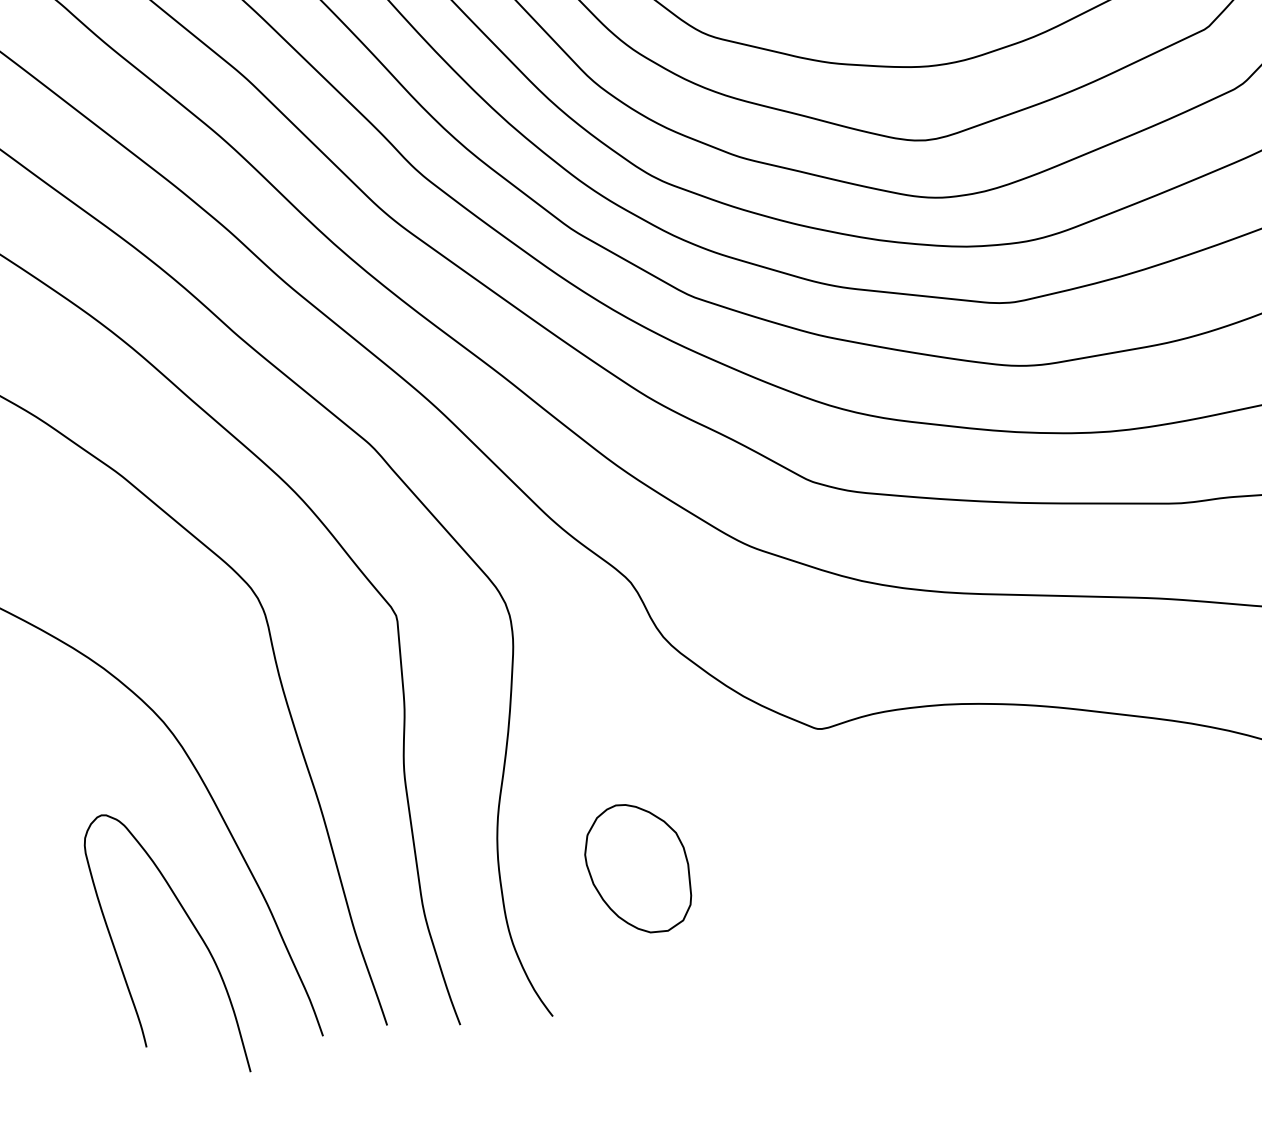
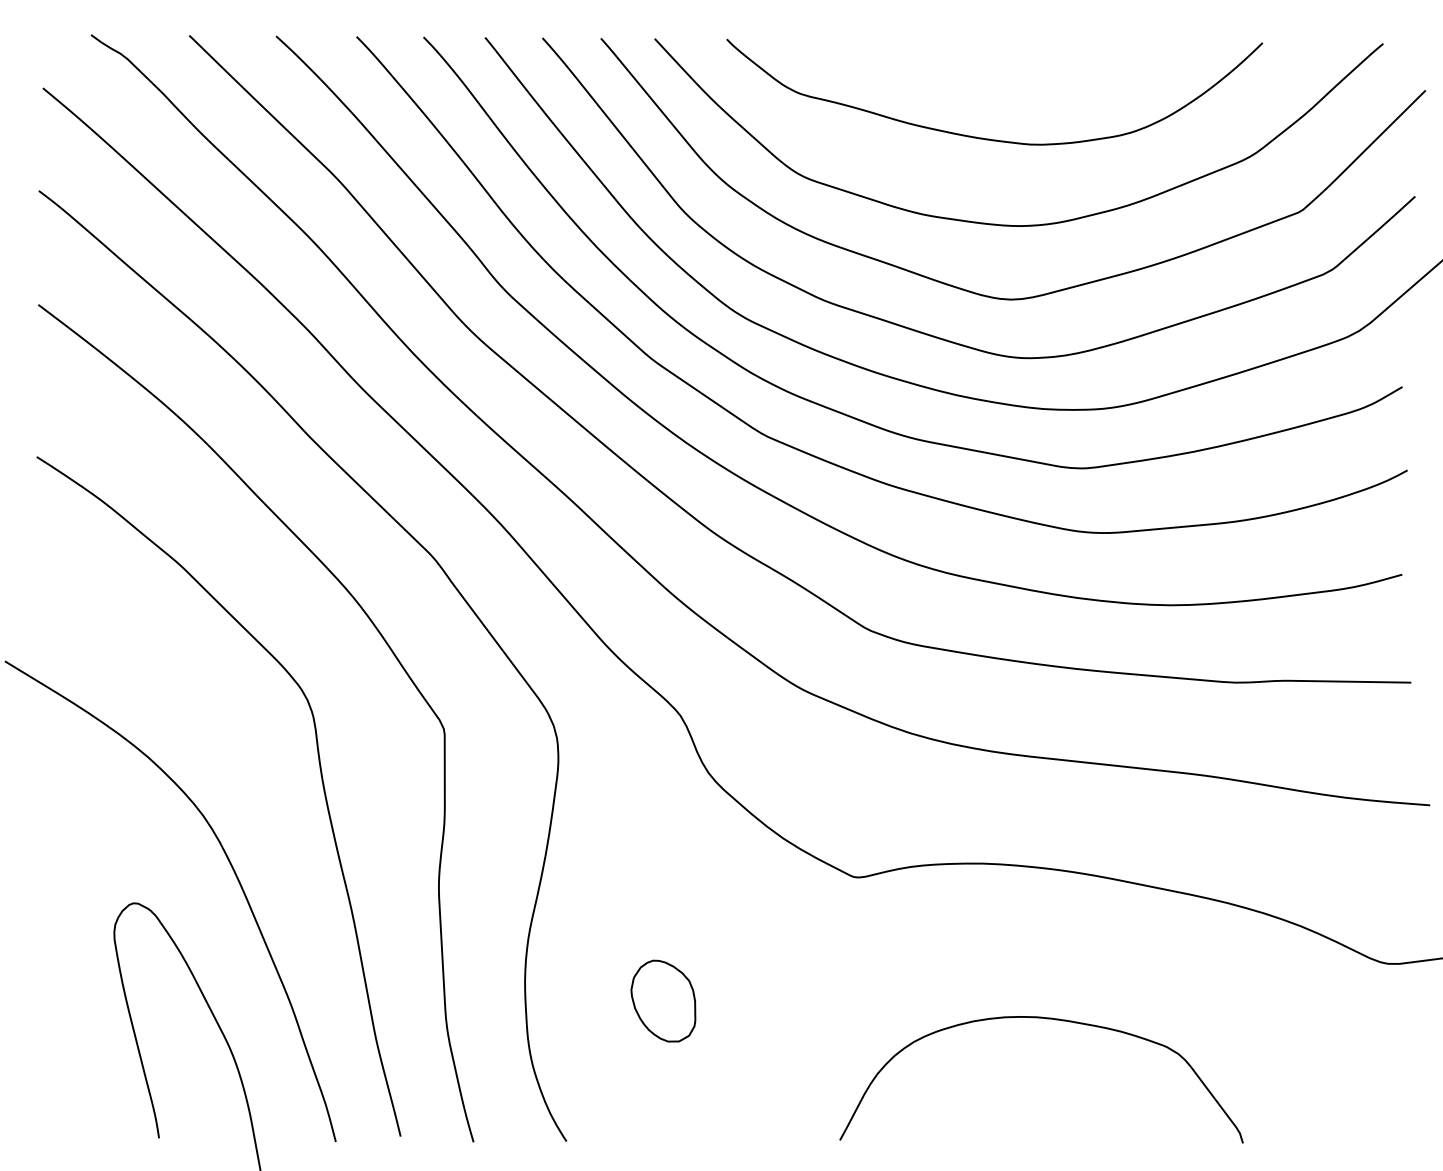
curve: (1020, 854) -> (1046, 1019), added
part: (637, 867) -> (663, 1000), size x0.62

